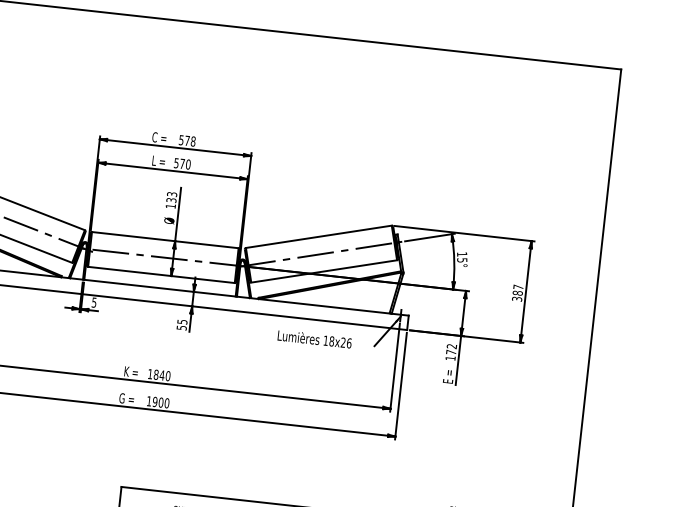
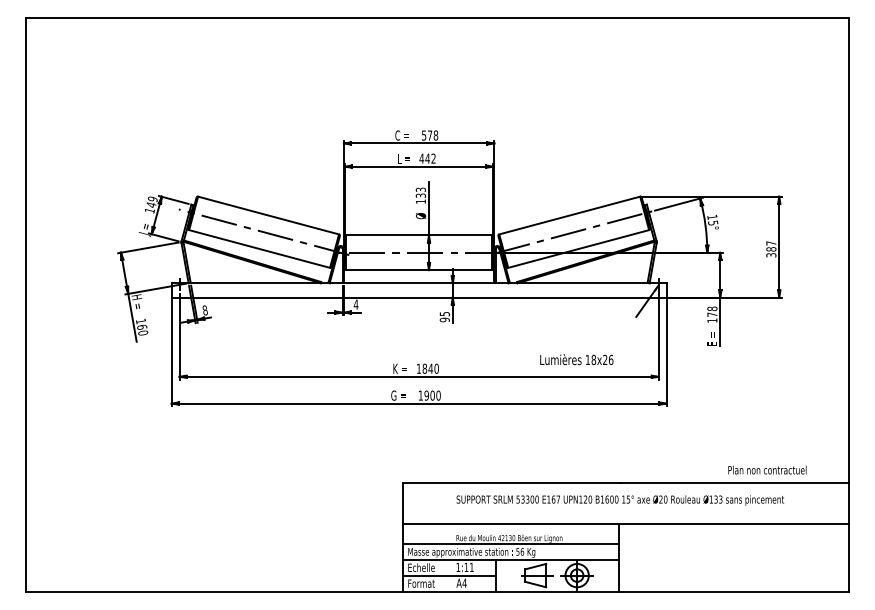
text: (182, 163) -> (427, 158), 570 -> 442
text: (93, 302) -> (355, 304), 5 -> 4
text: (181, 327) -> (444, 319), 55 -> 95
text: (314, 339) -> (576, 359), moved
text: (452, 346) -> (712, 308), 172 -> 178

